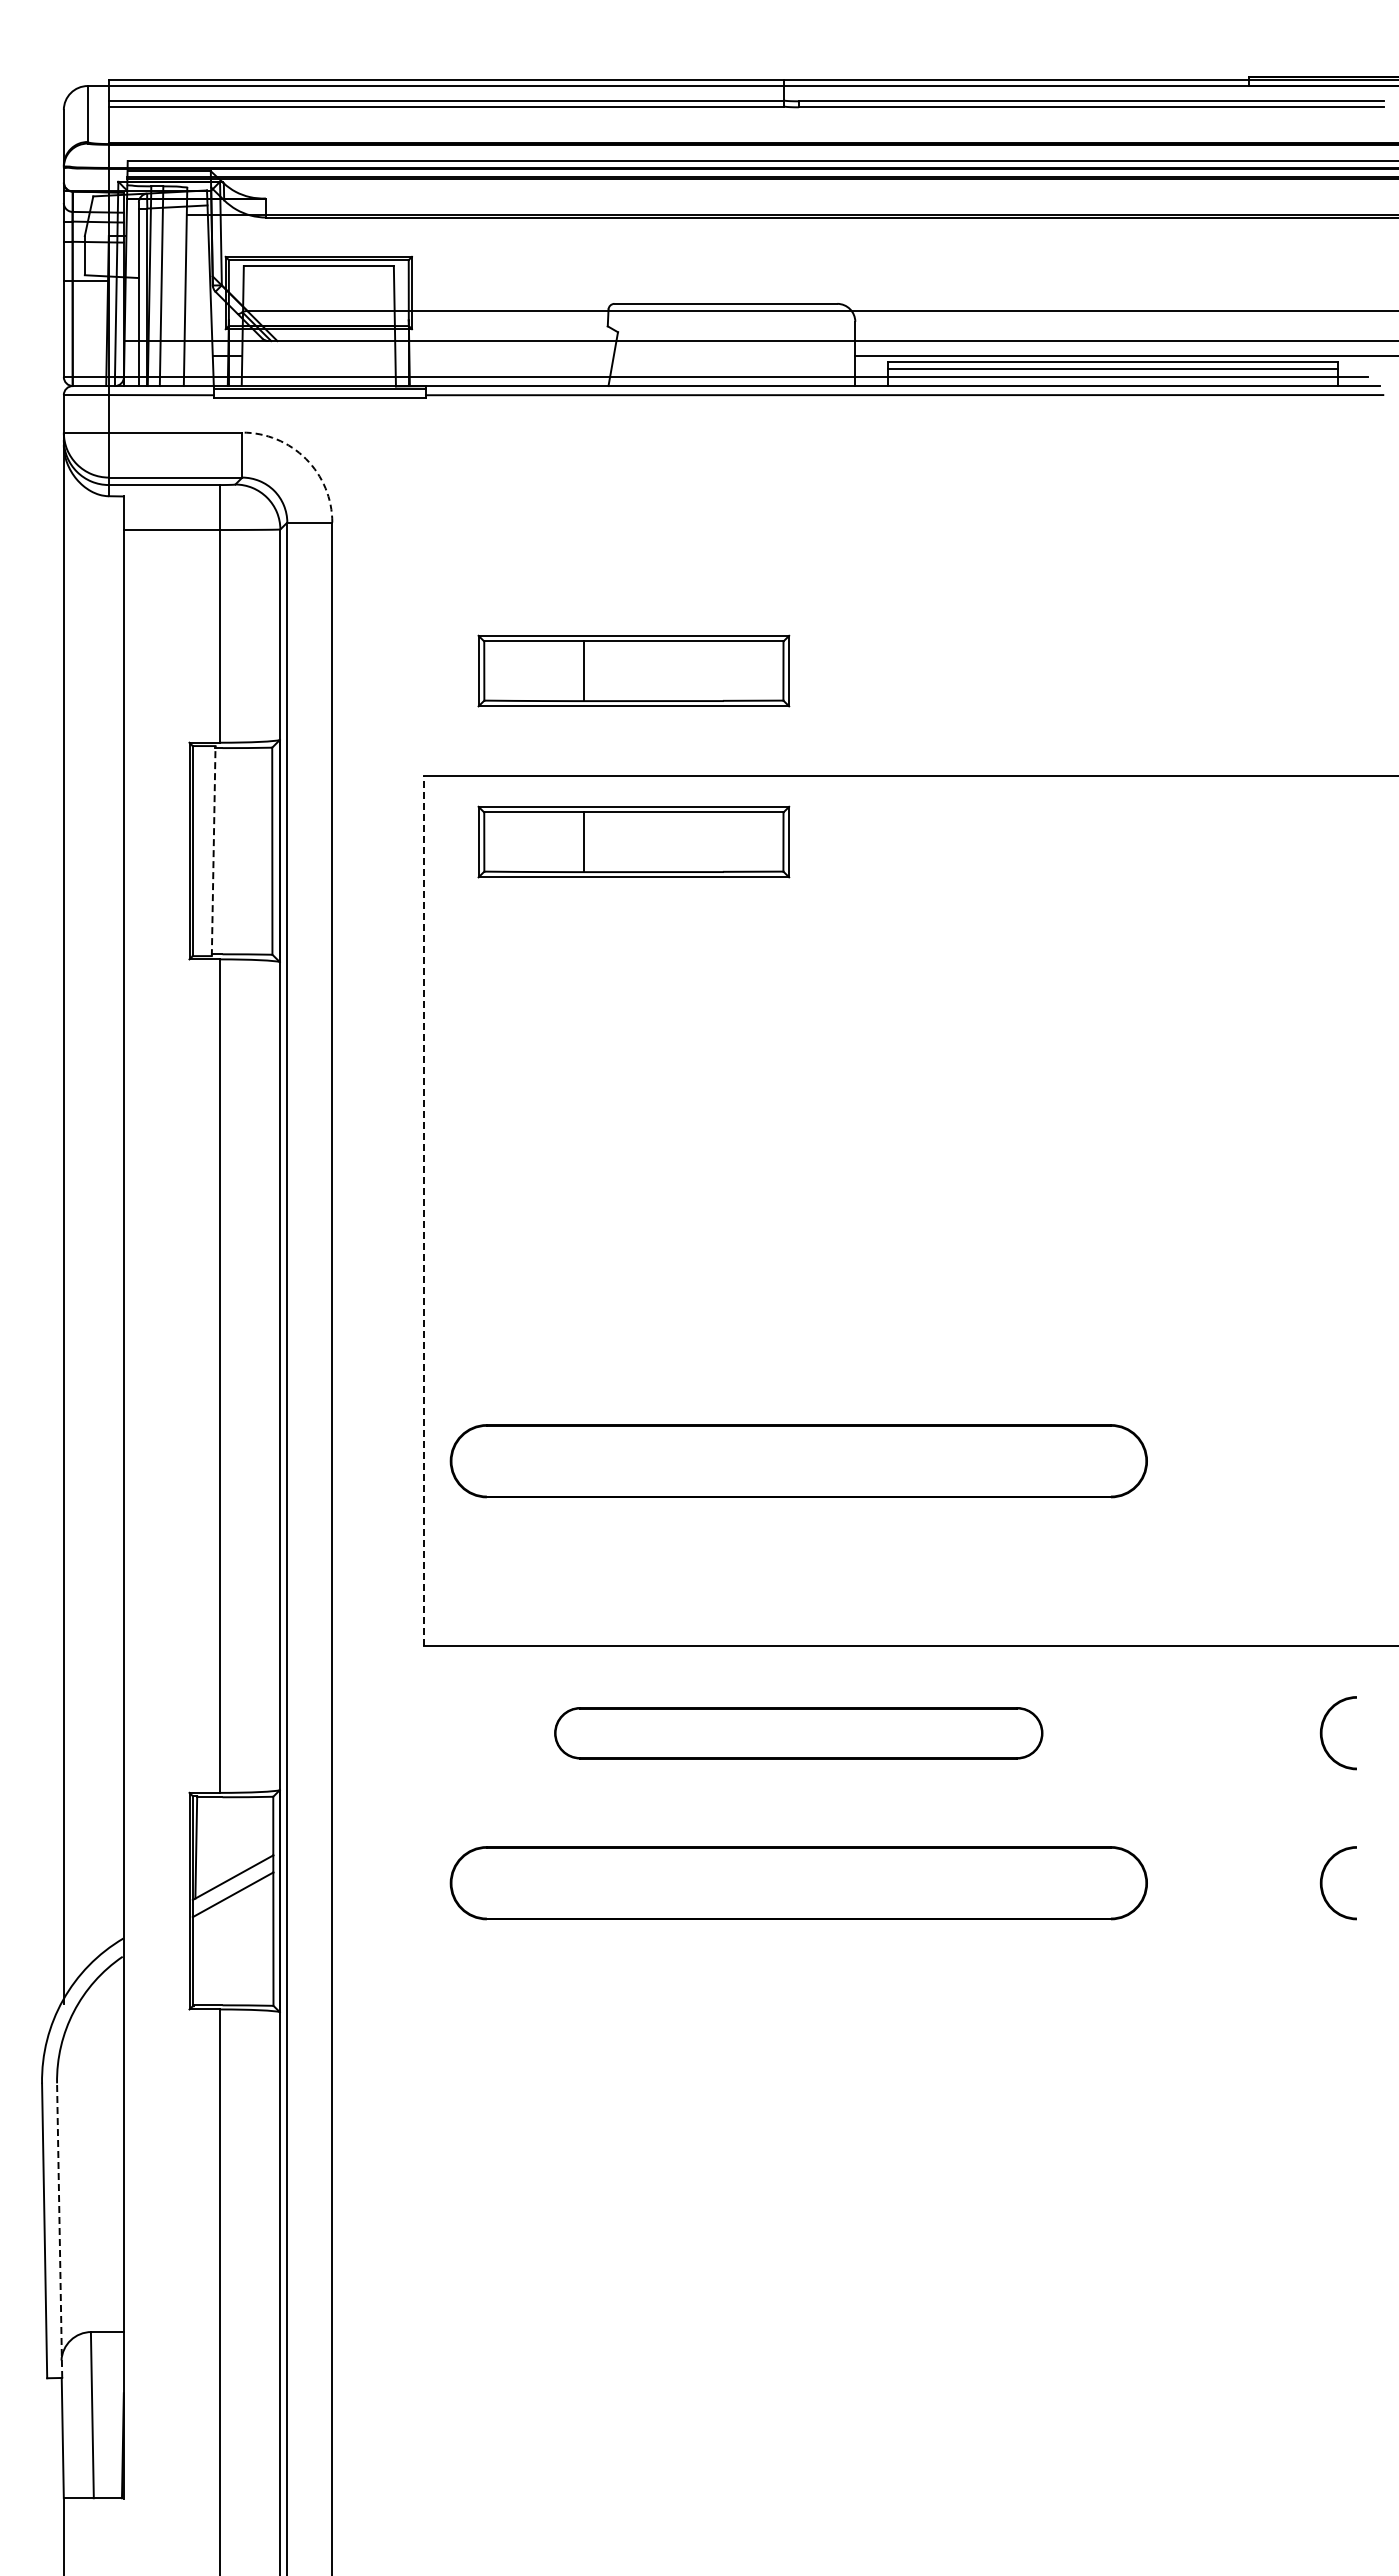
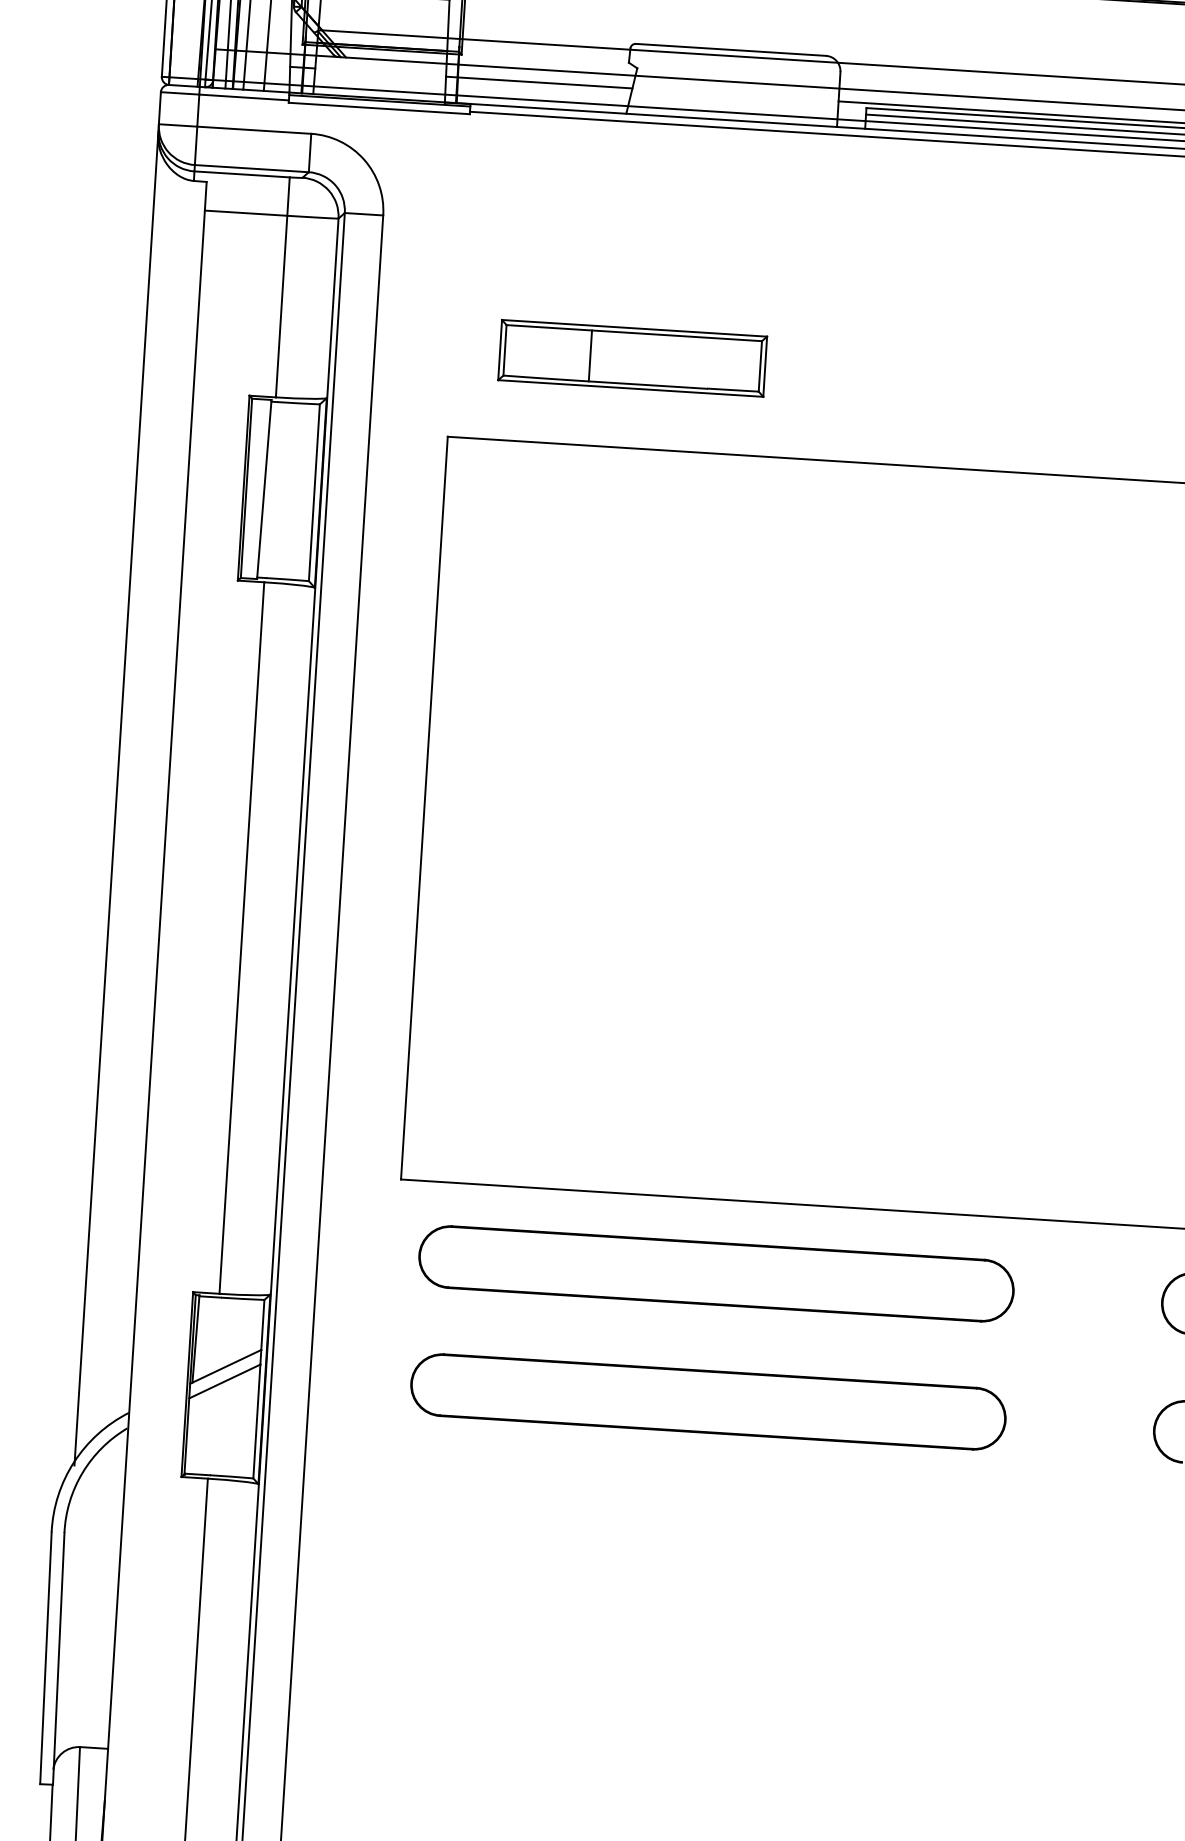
line: (504, 356) -> (539, 82), added
arc: (305, 458) -> (363, 159), dashed -> solid
part: (633, 841) -> (623, 503), removed
line: (213, 850) -> (264, 488), dashed -> solid
line: (423, 1210) -> (424, 807), dashed -> solid
part: (798, 1461) -> (730, 1041), removed
part: (798, 1733) -> (716, 1274), size x1.43
line: (59, 2230) -> (58, 1658), dashed -> solid

